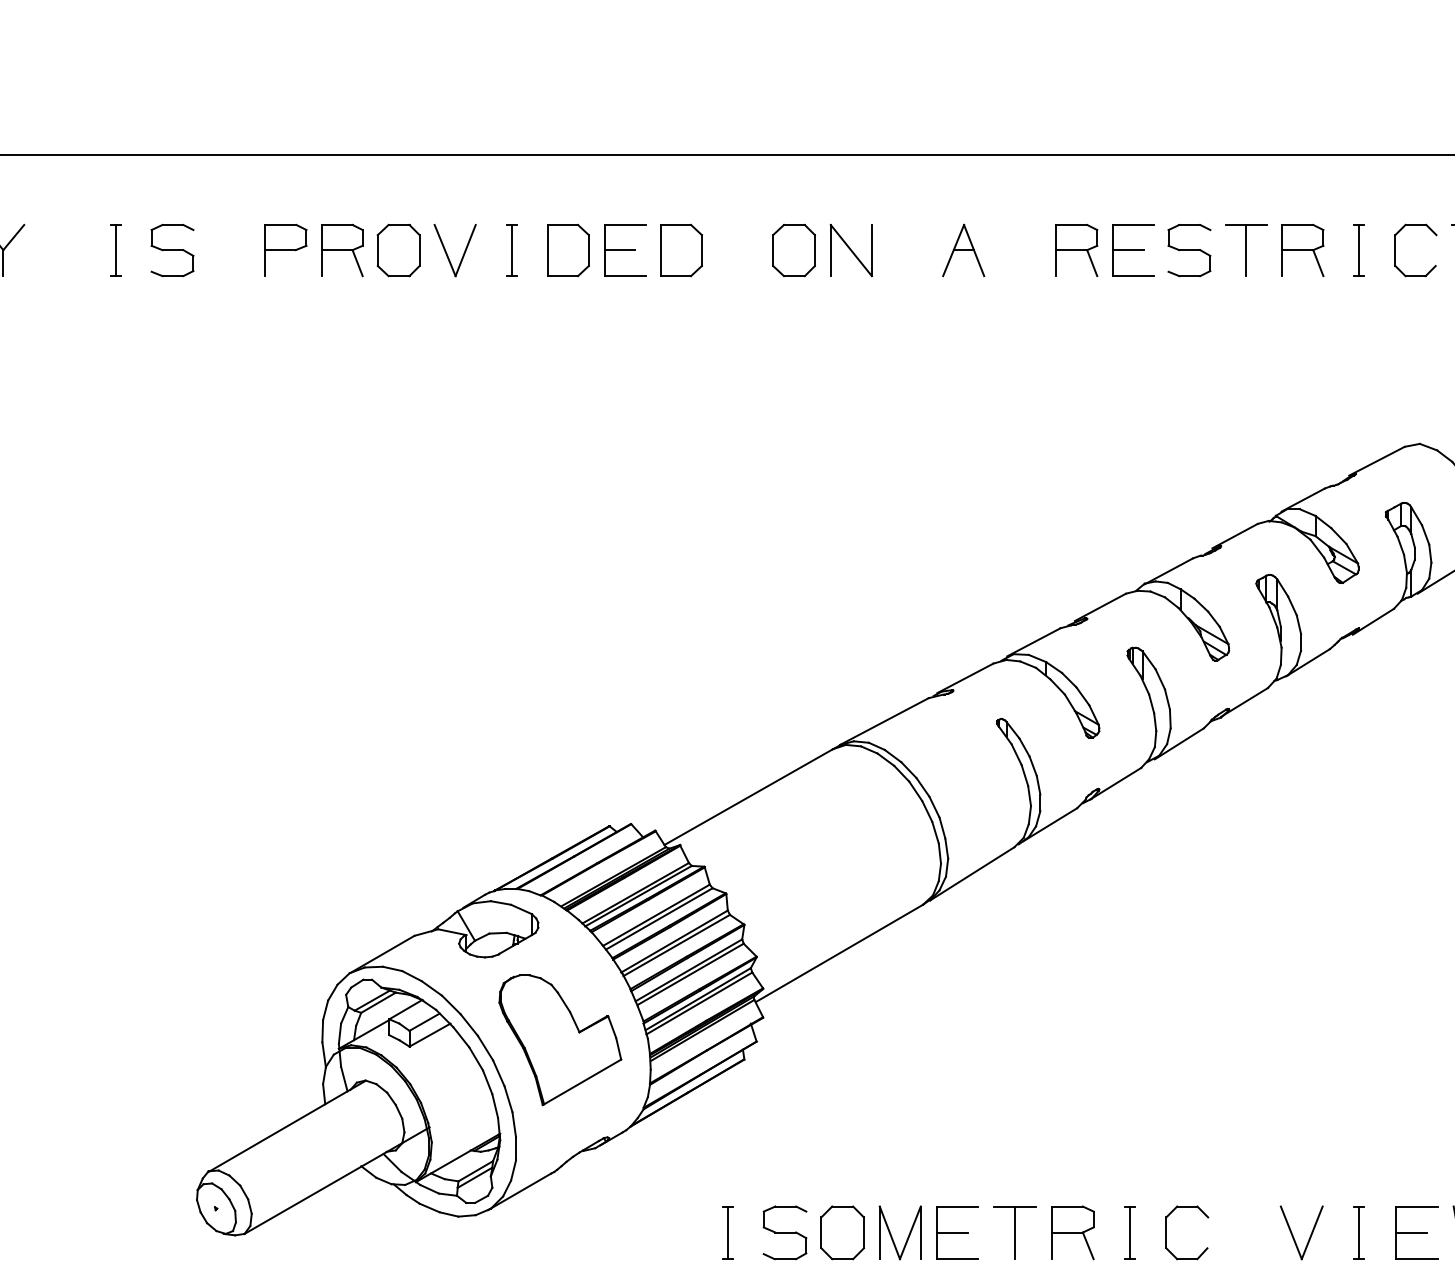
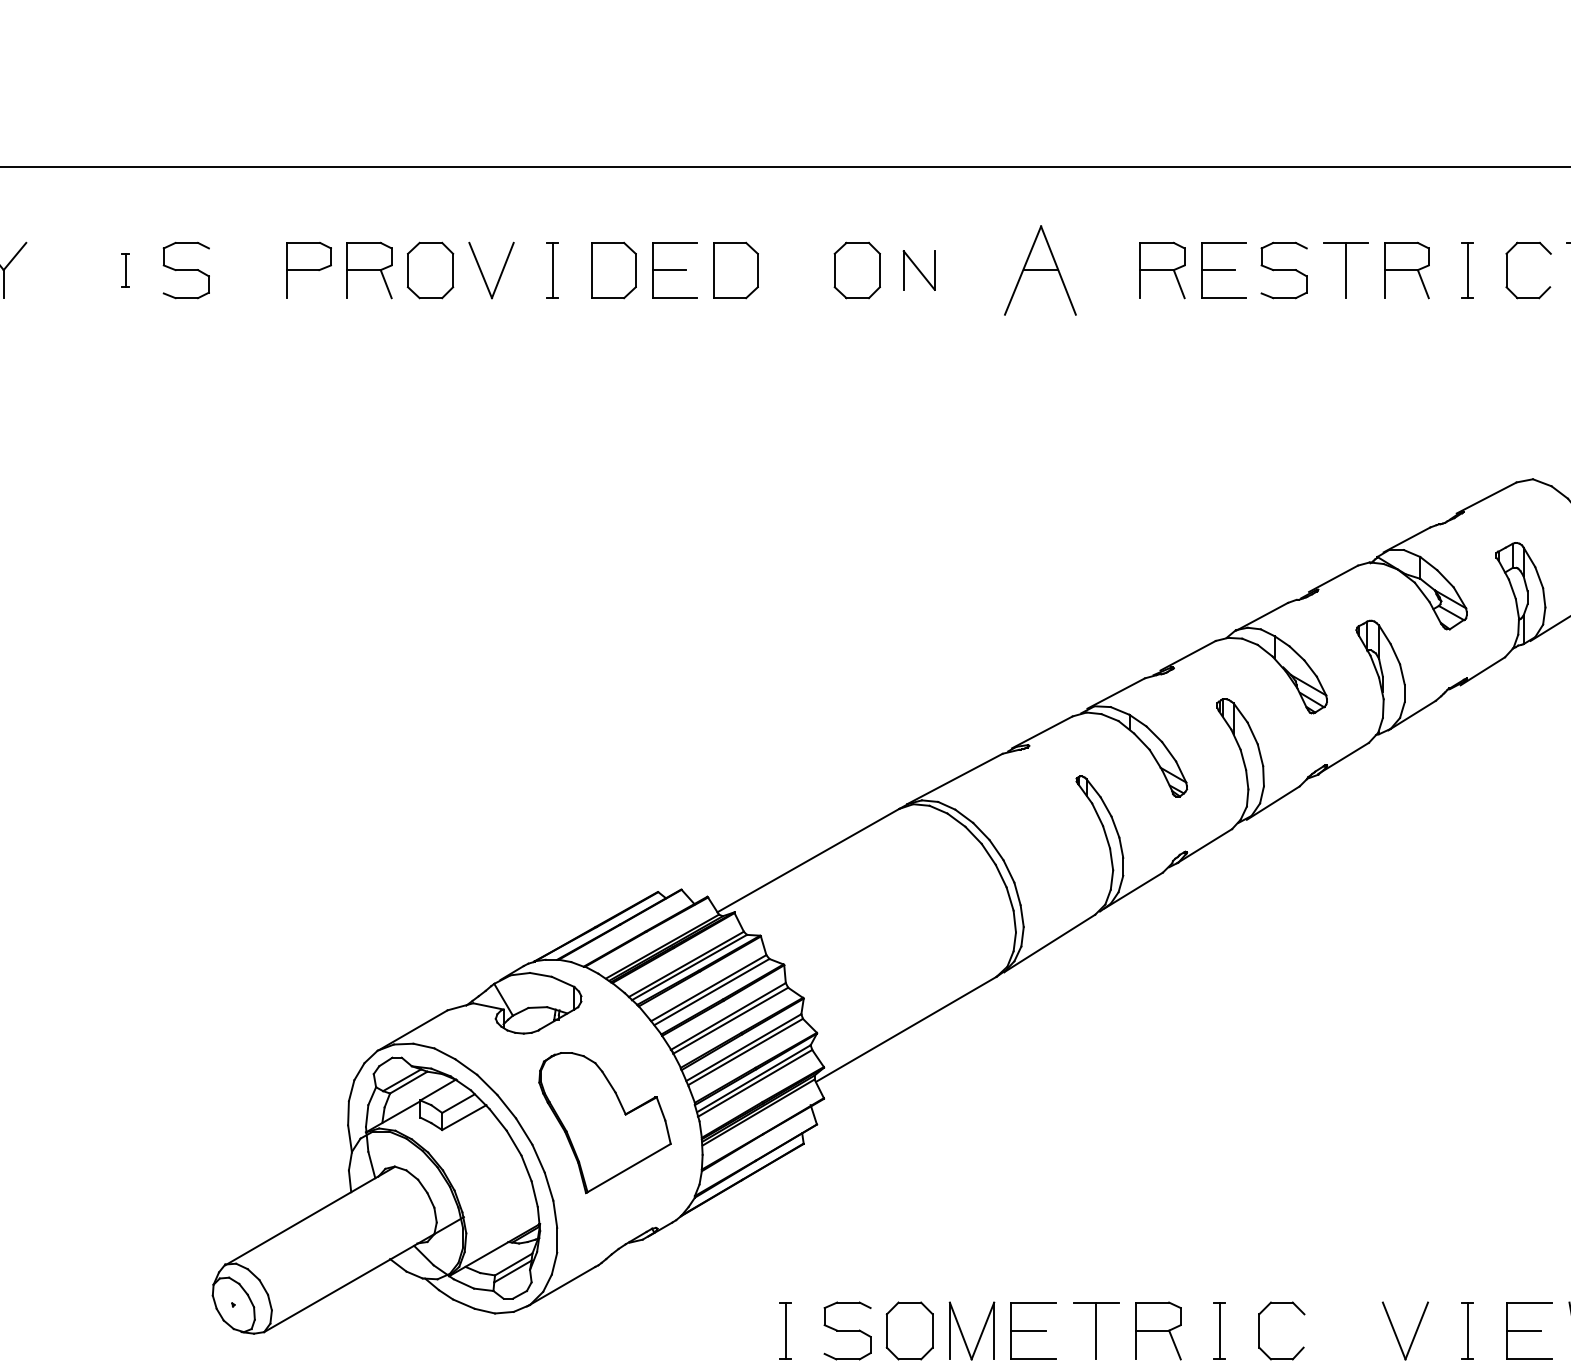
part: (116, 250) -> (125, 270), size x0.6
part: (851, 250) -> (919, 270), size x0.7
part: (963, 250) -> (1040, 270), size x1.6

